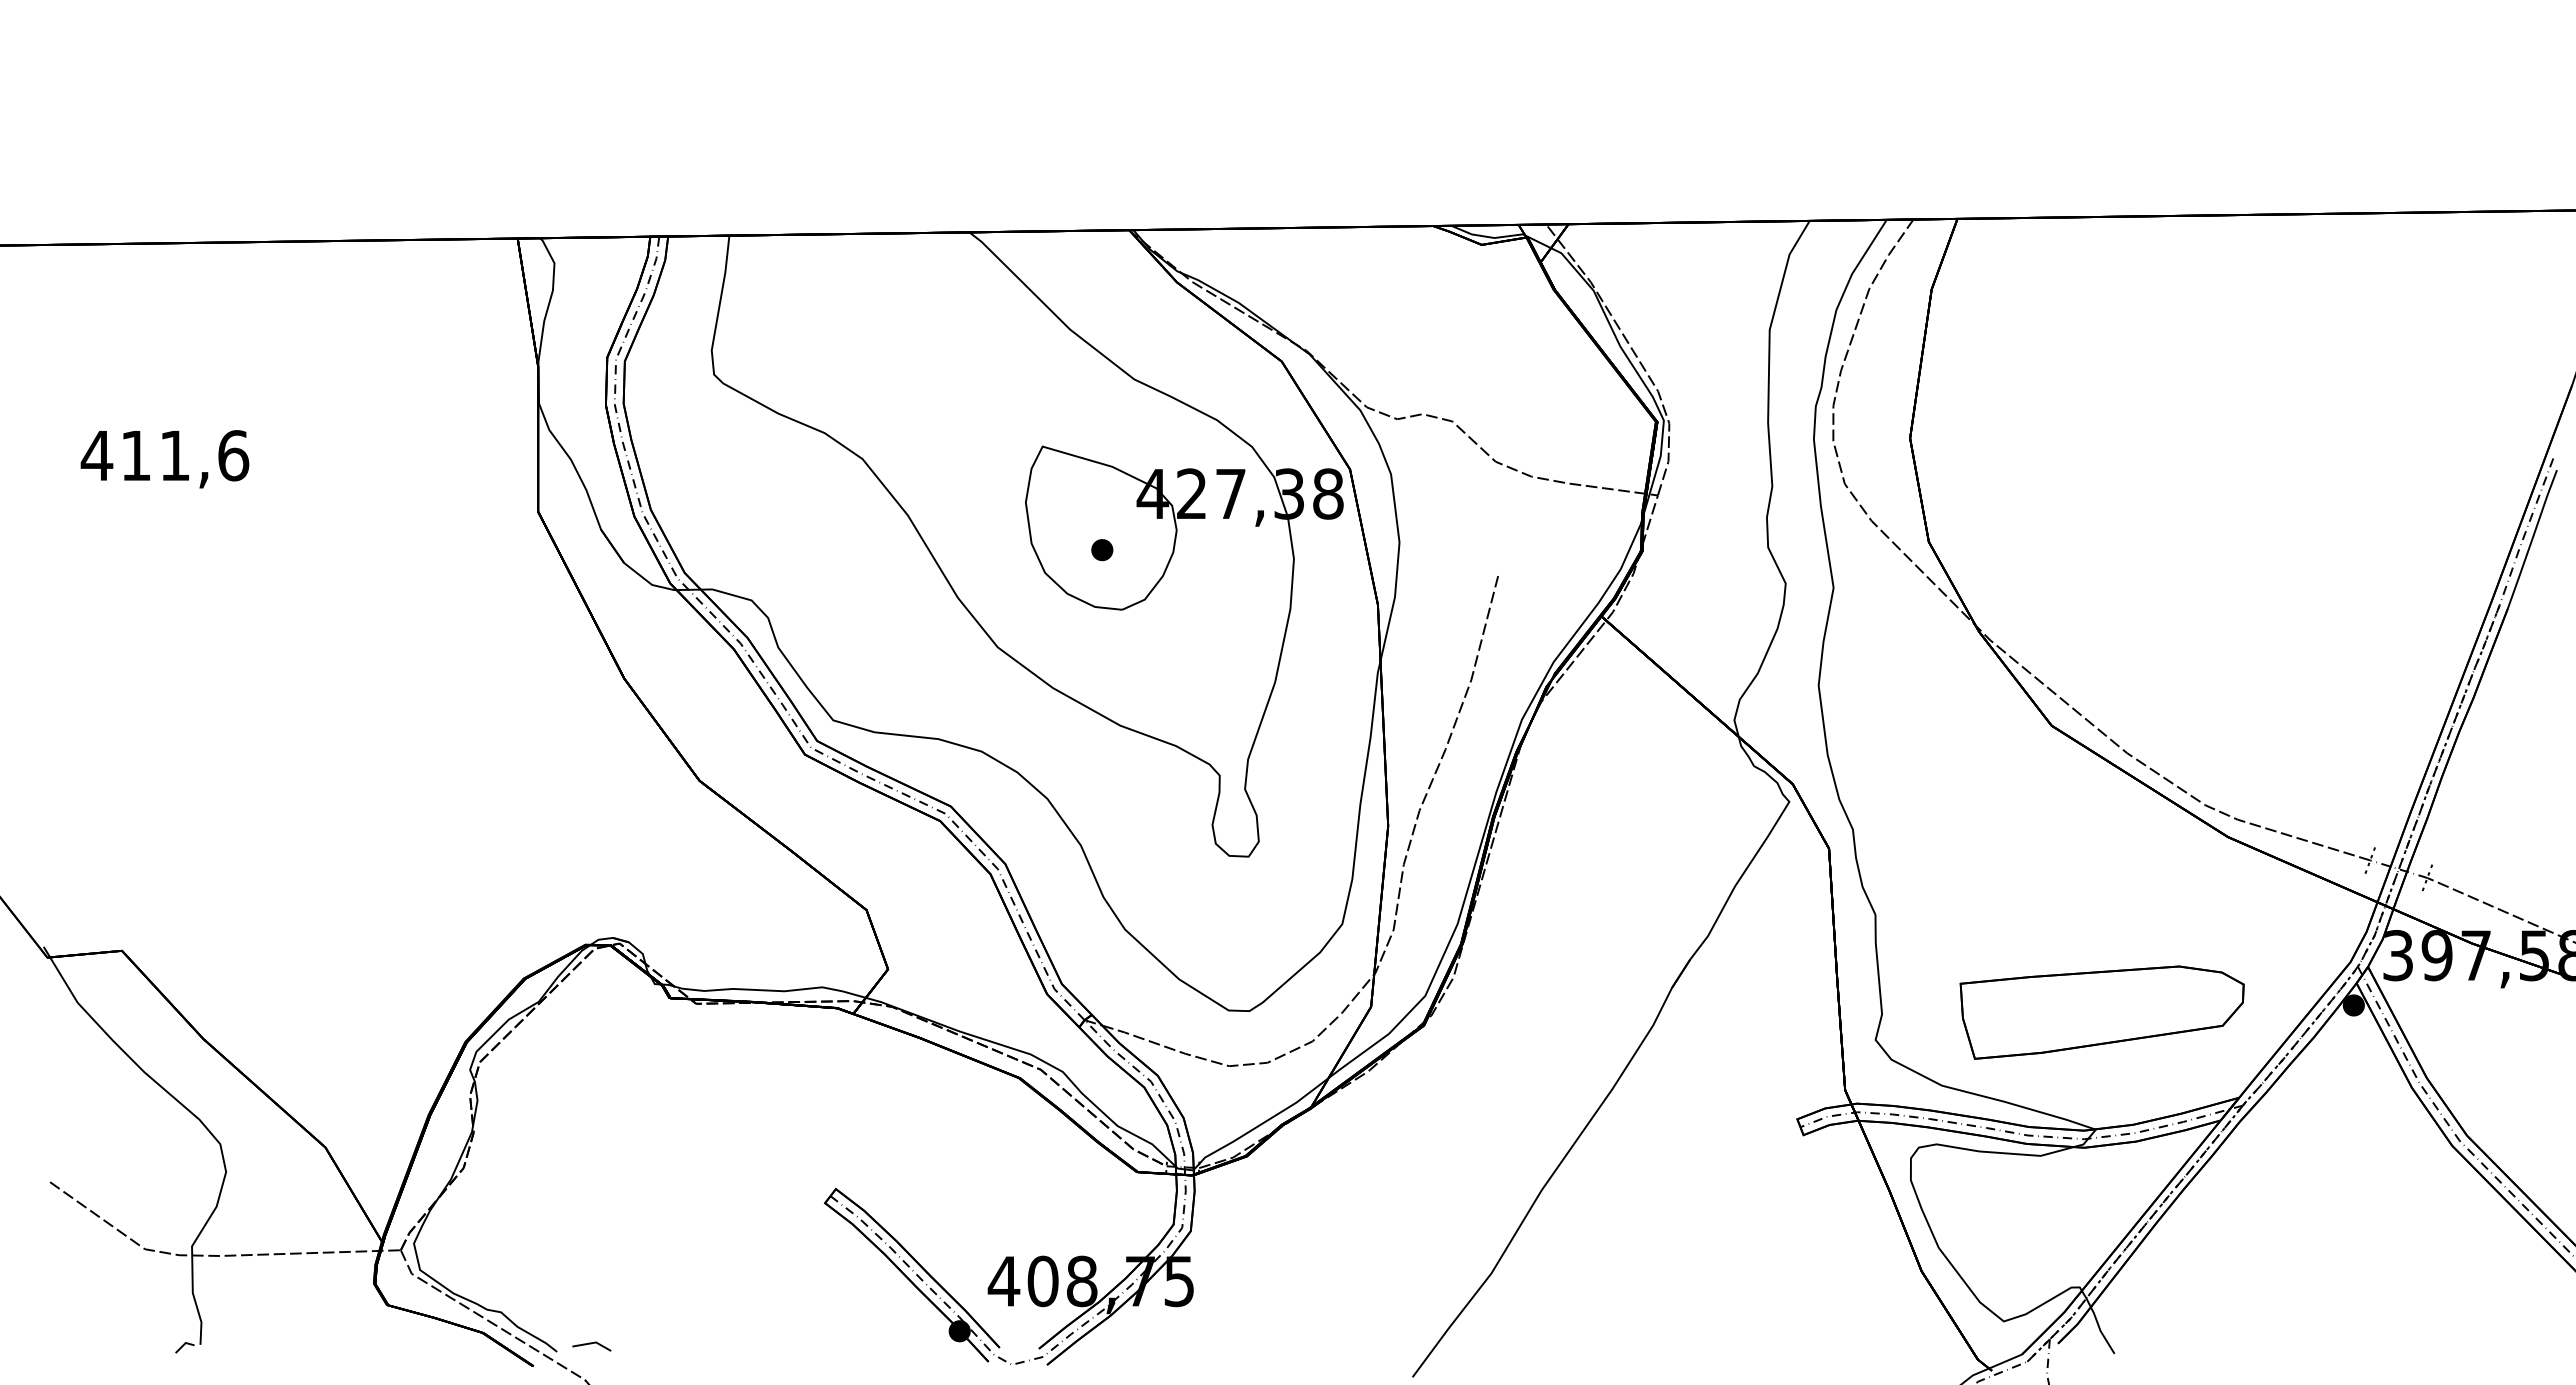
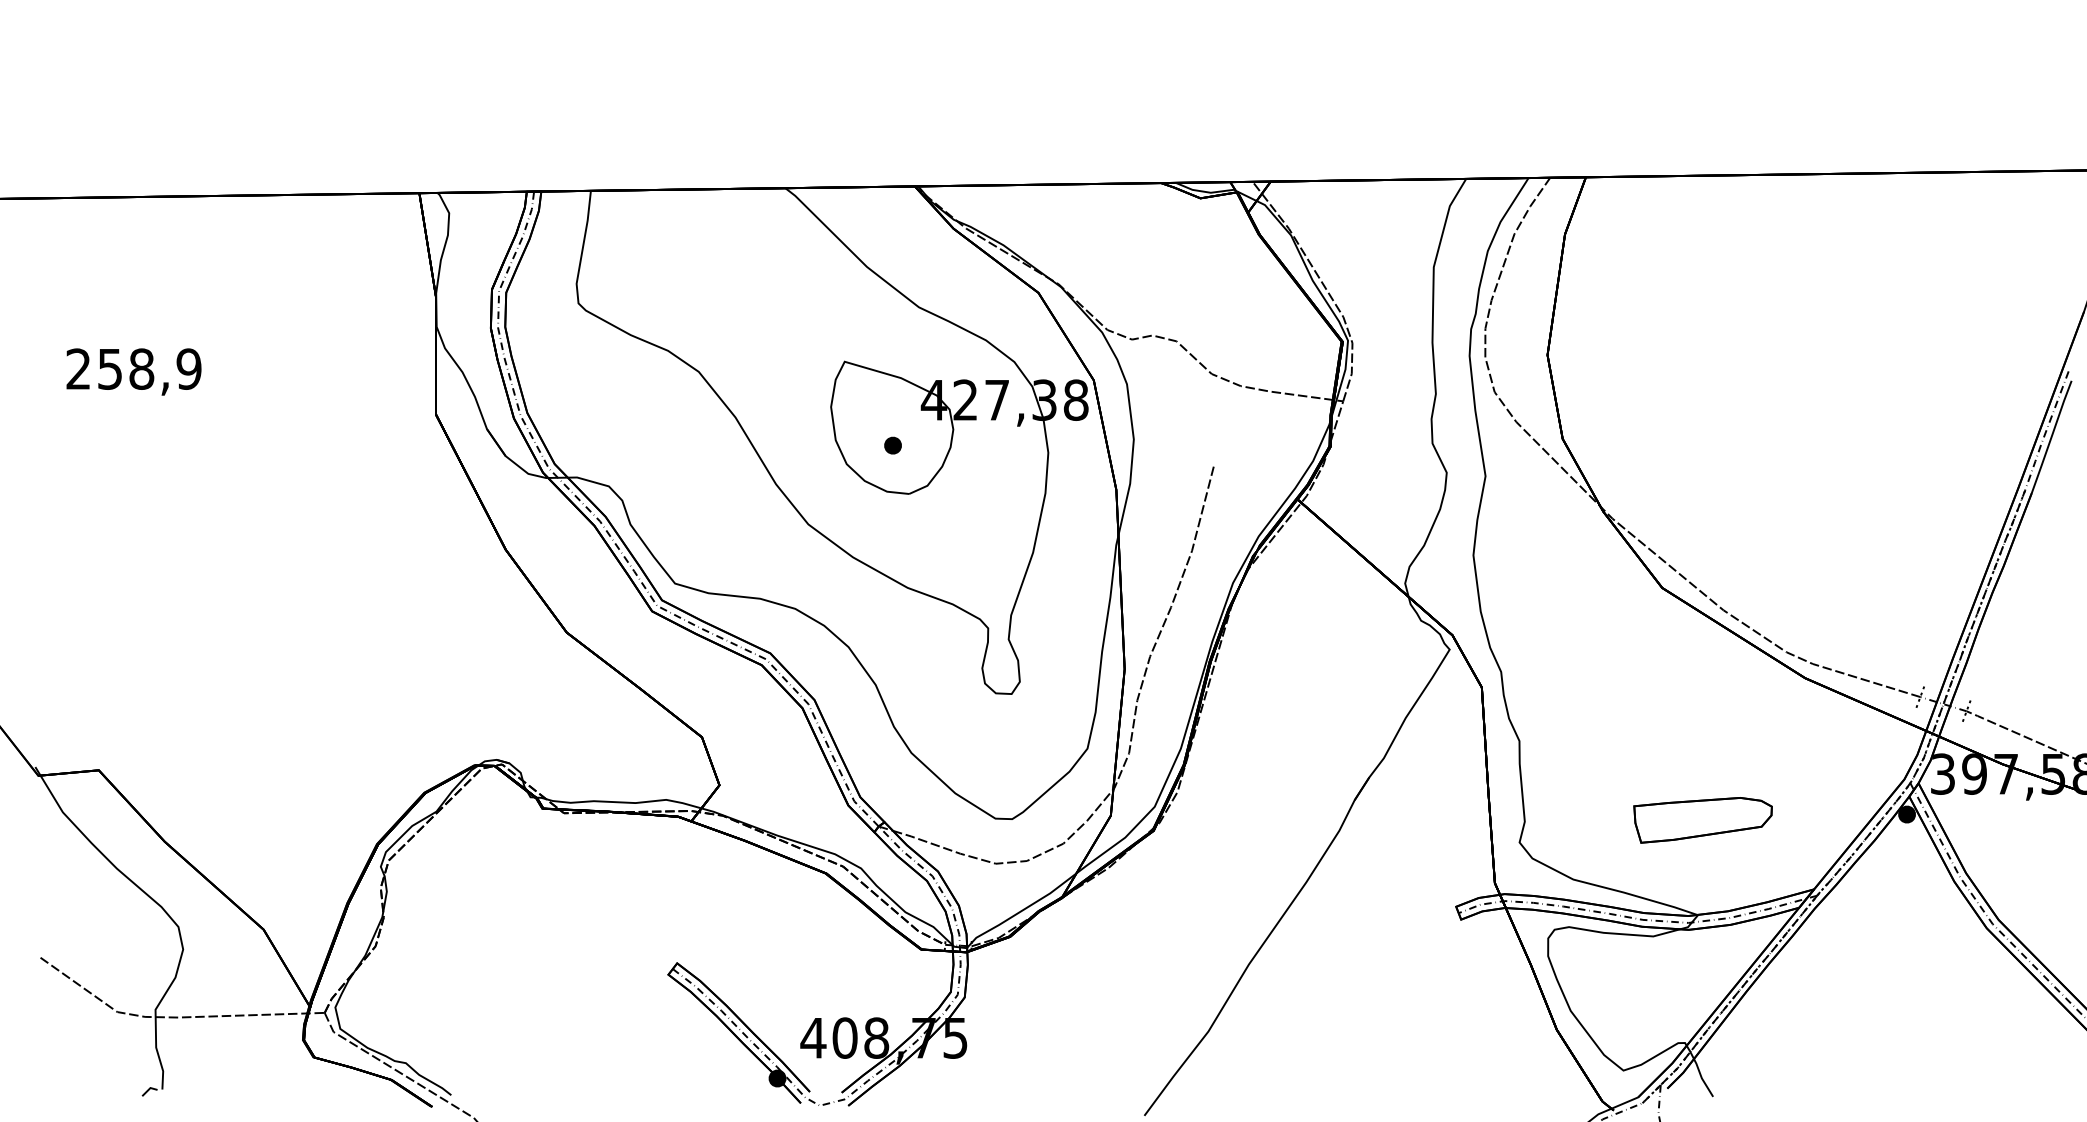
text: (164, 455) -> (133, 368), 411,6 -> 258,9
part: (2101, 1012) -> (1702, 820), size x0.6
line: (591, 1344) -> (479, 1089), removed

